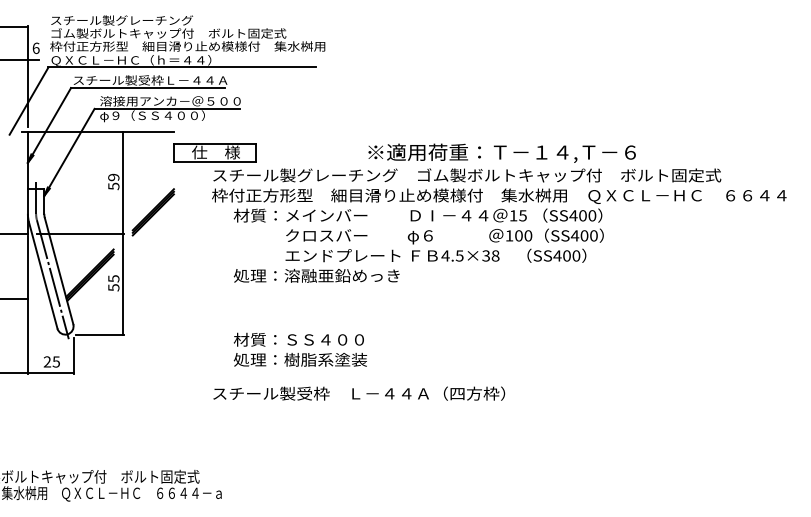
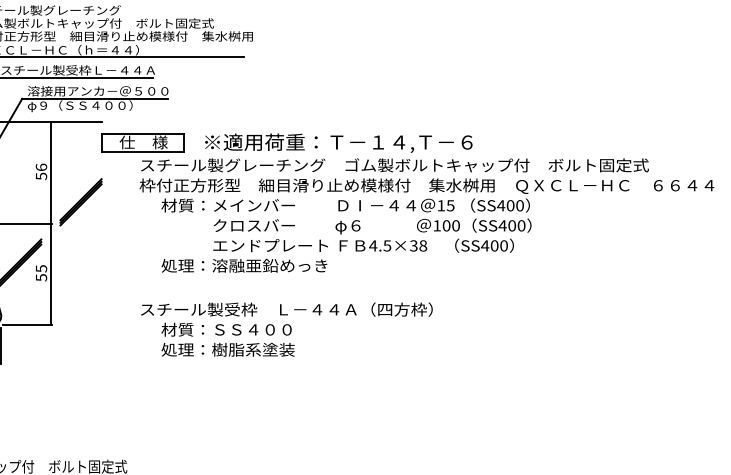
text: (501, 152) -> (338, 142), moved
text: (113, 177) -> (41, 167), 59 -> 56
text: (359, 393) -> (287, 309), moved

